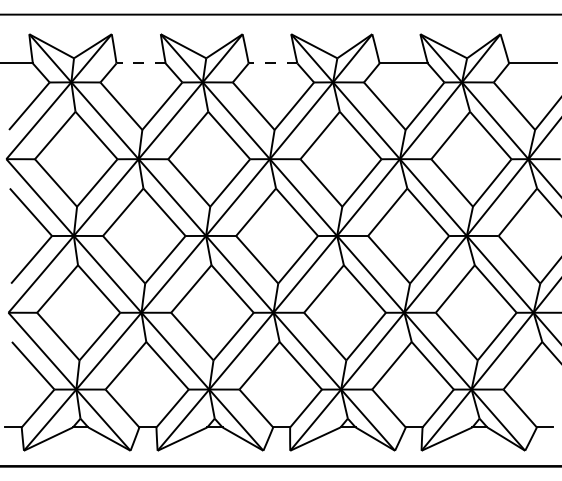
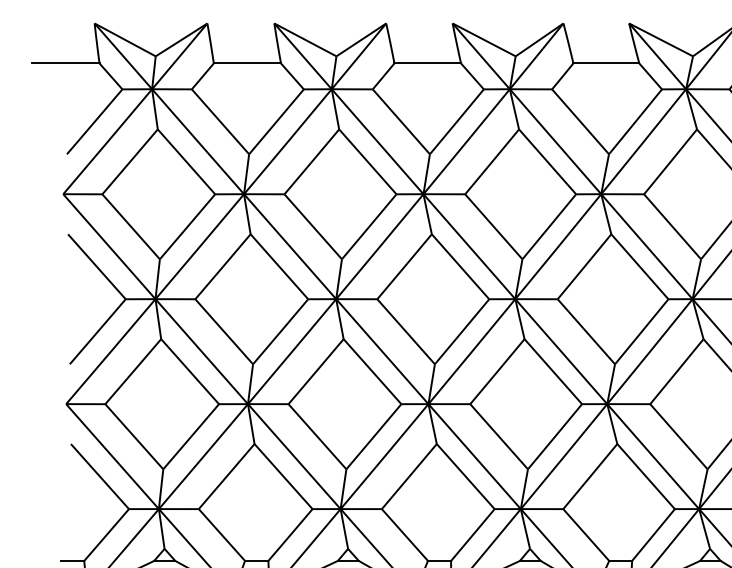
line: (141, 63) -> (247, 63), dashed -> solid
line: (272, 63) -> (427, 63), dashed -> solid

